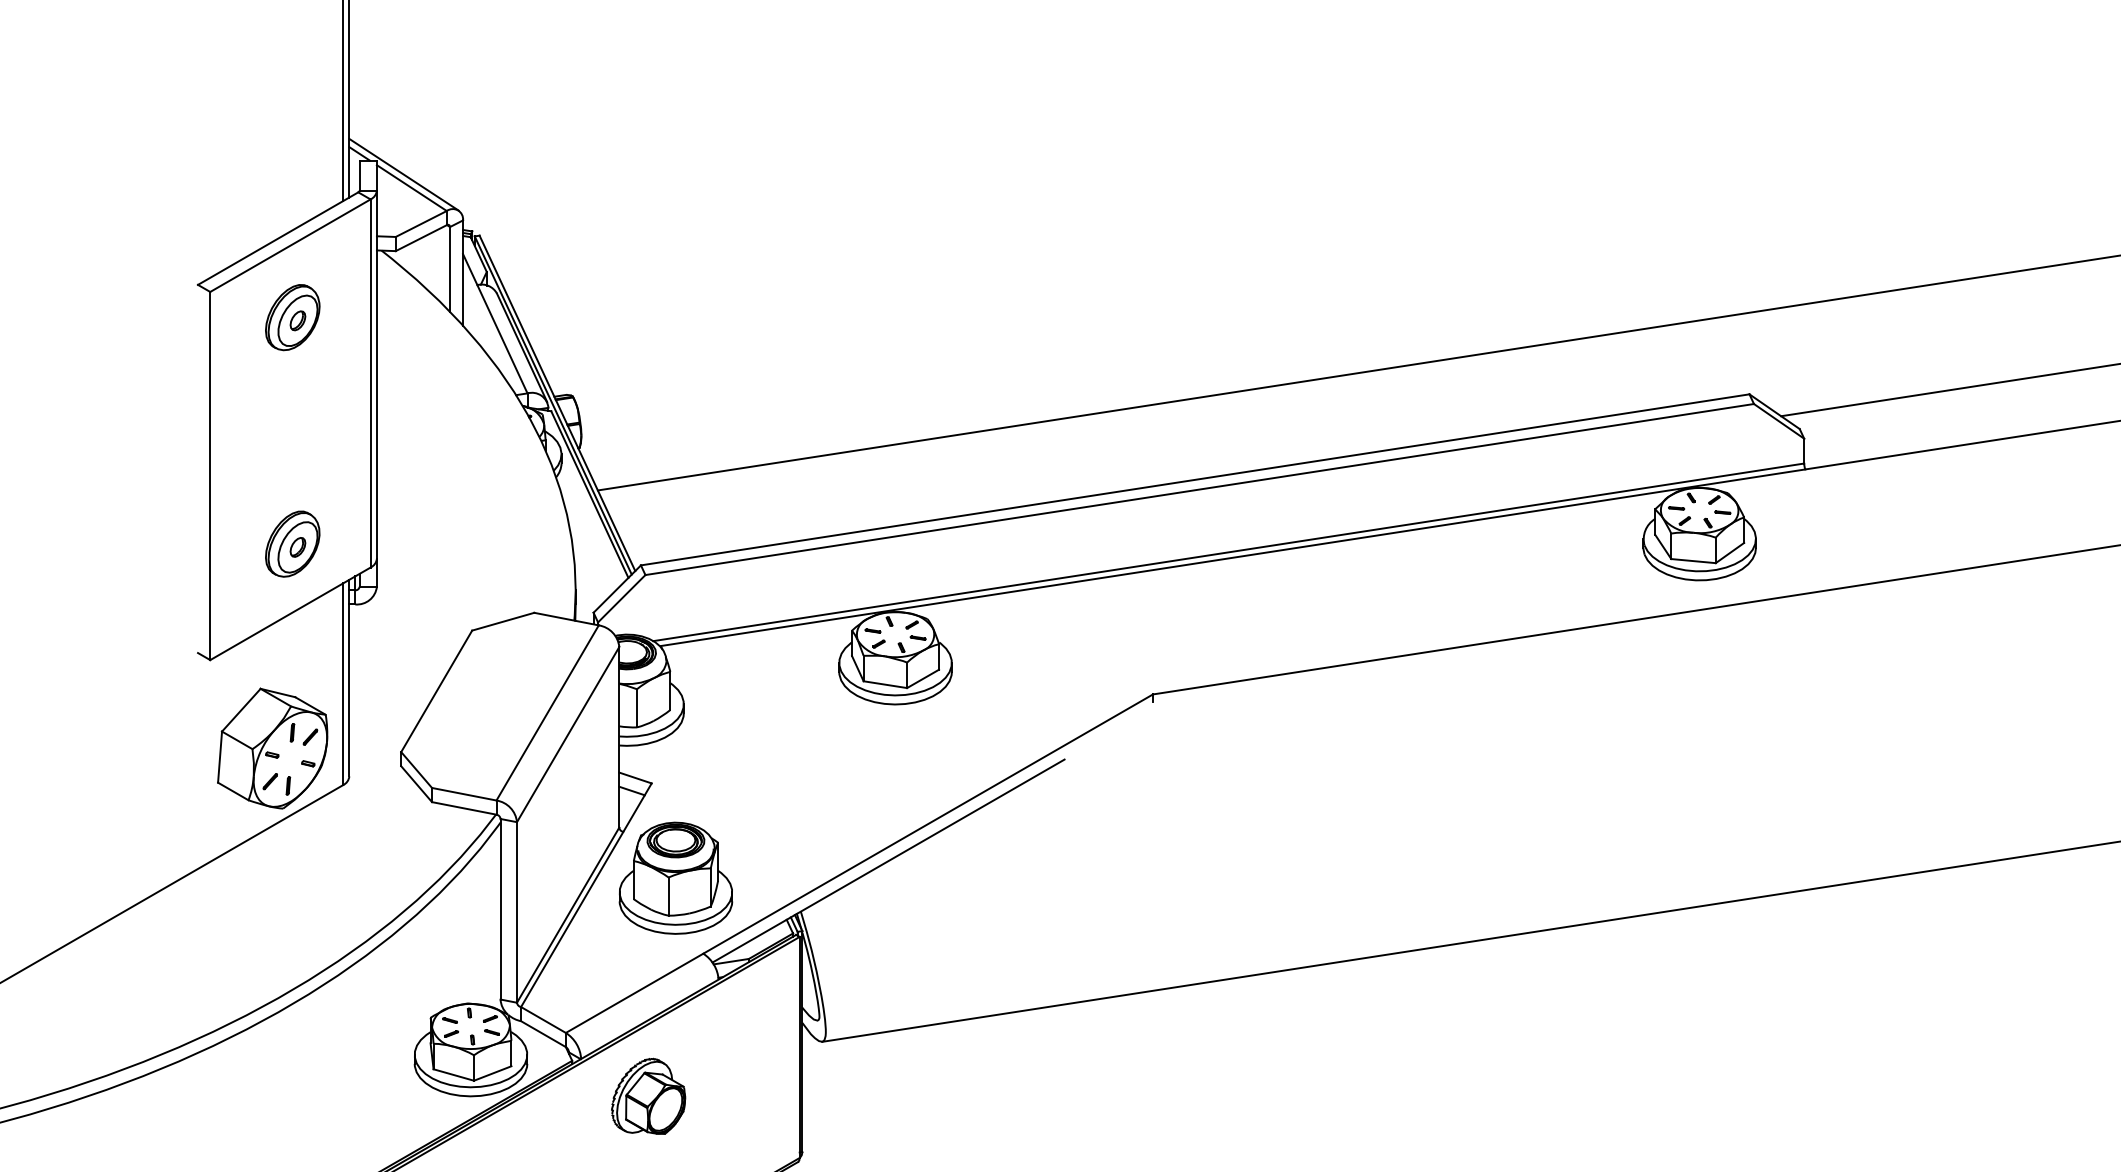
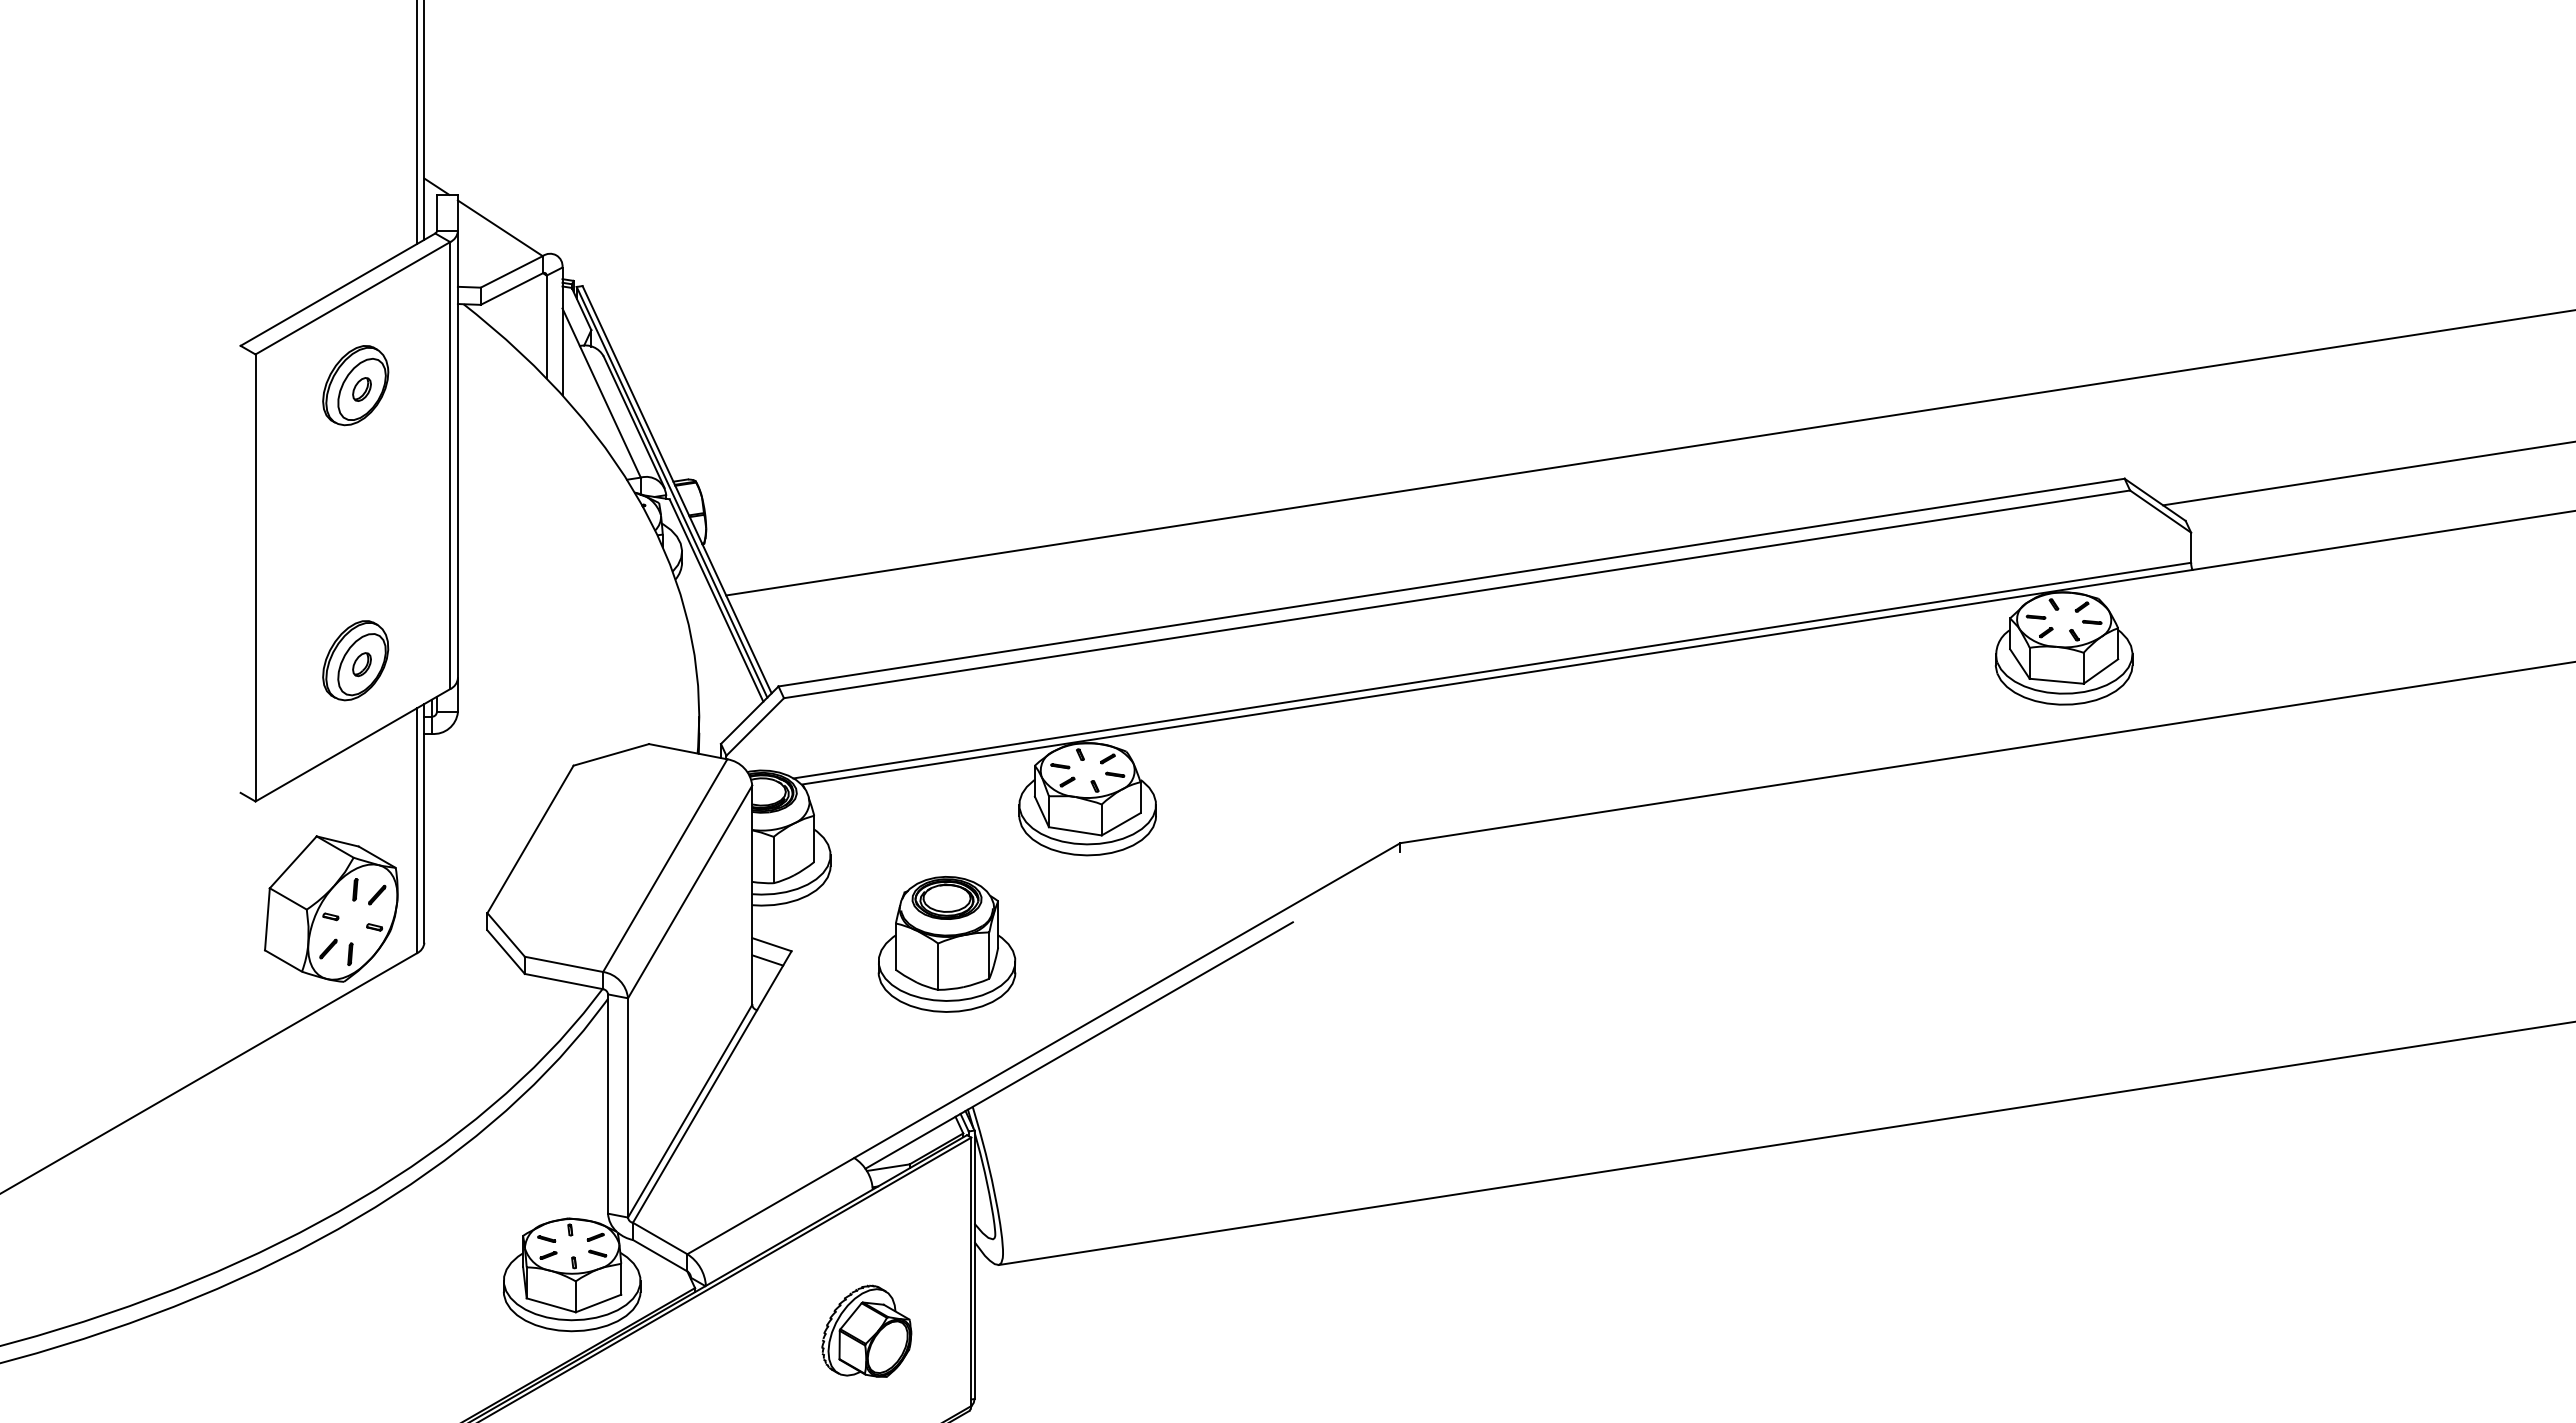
line: (403, 174) -> (490, 211), removed
part: (675, 878) -> (946, 944), moved
part: (648, 1095) -> (866, 1330), moved

